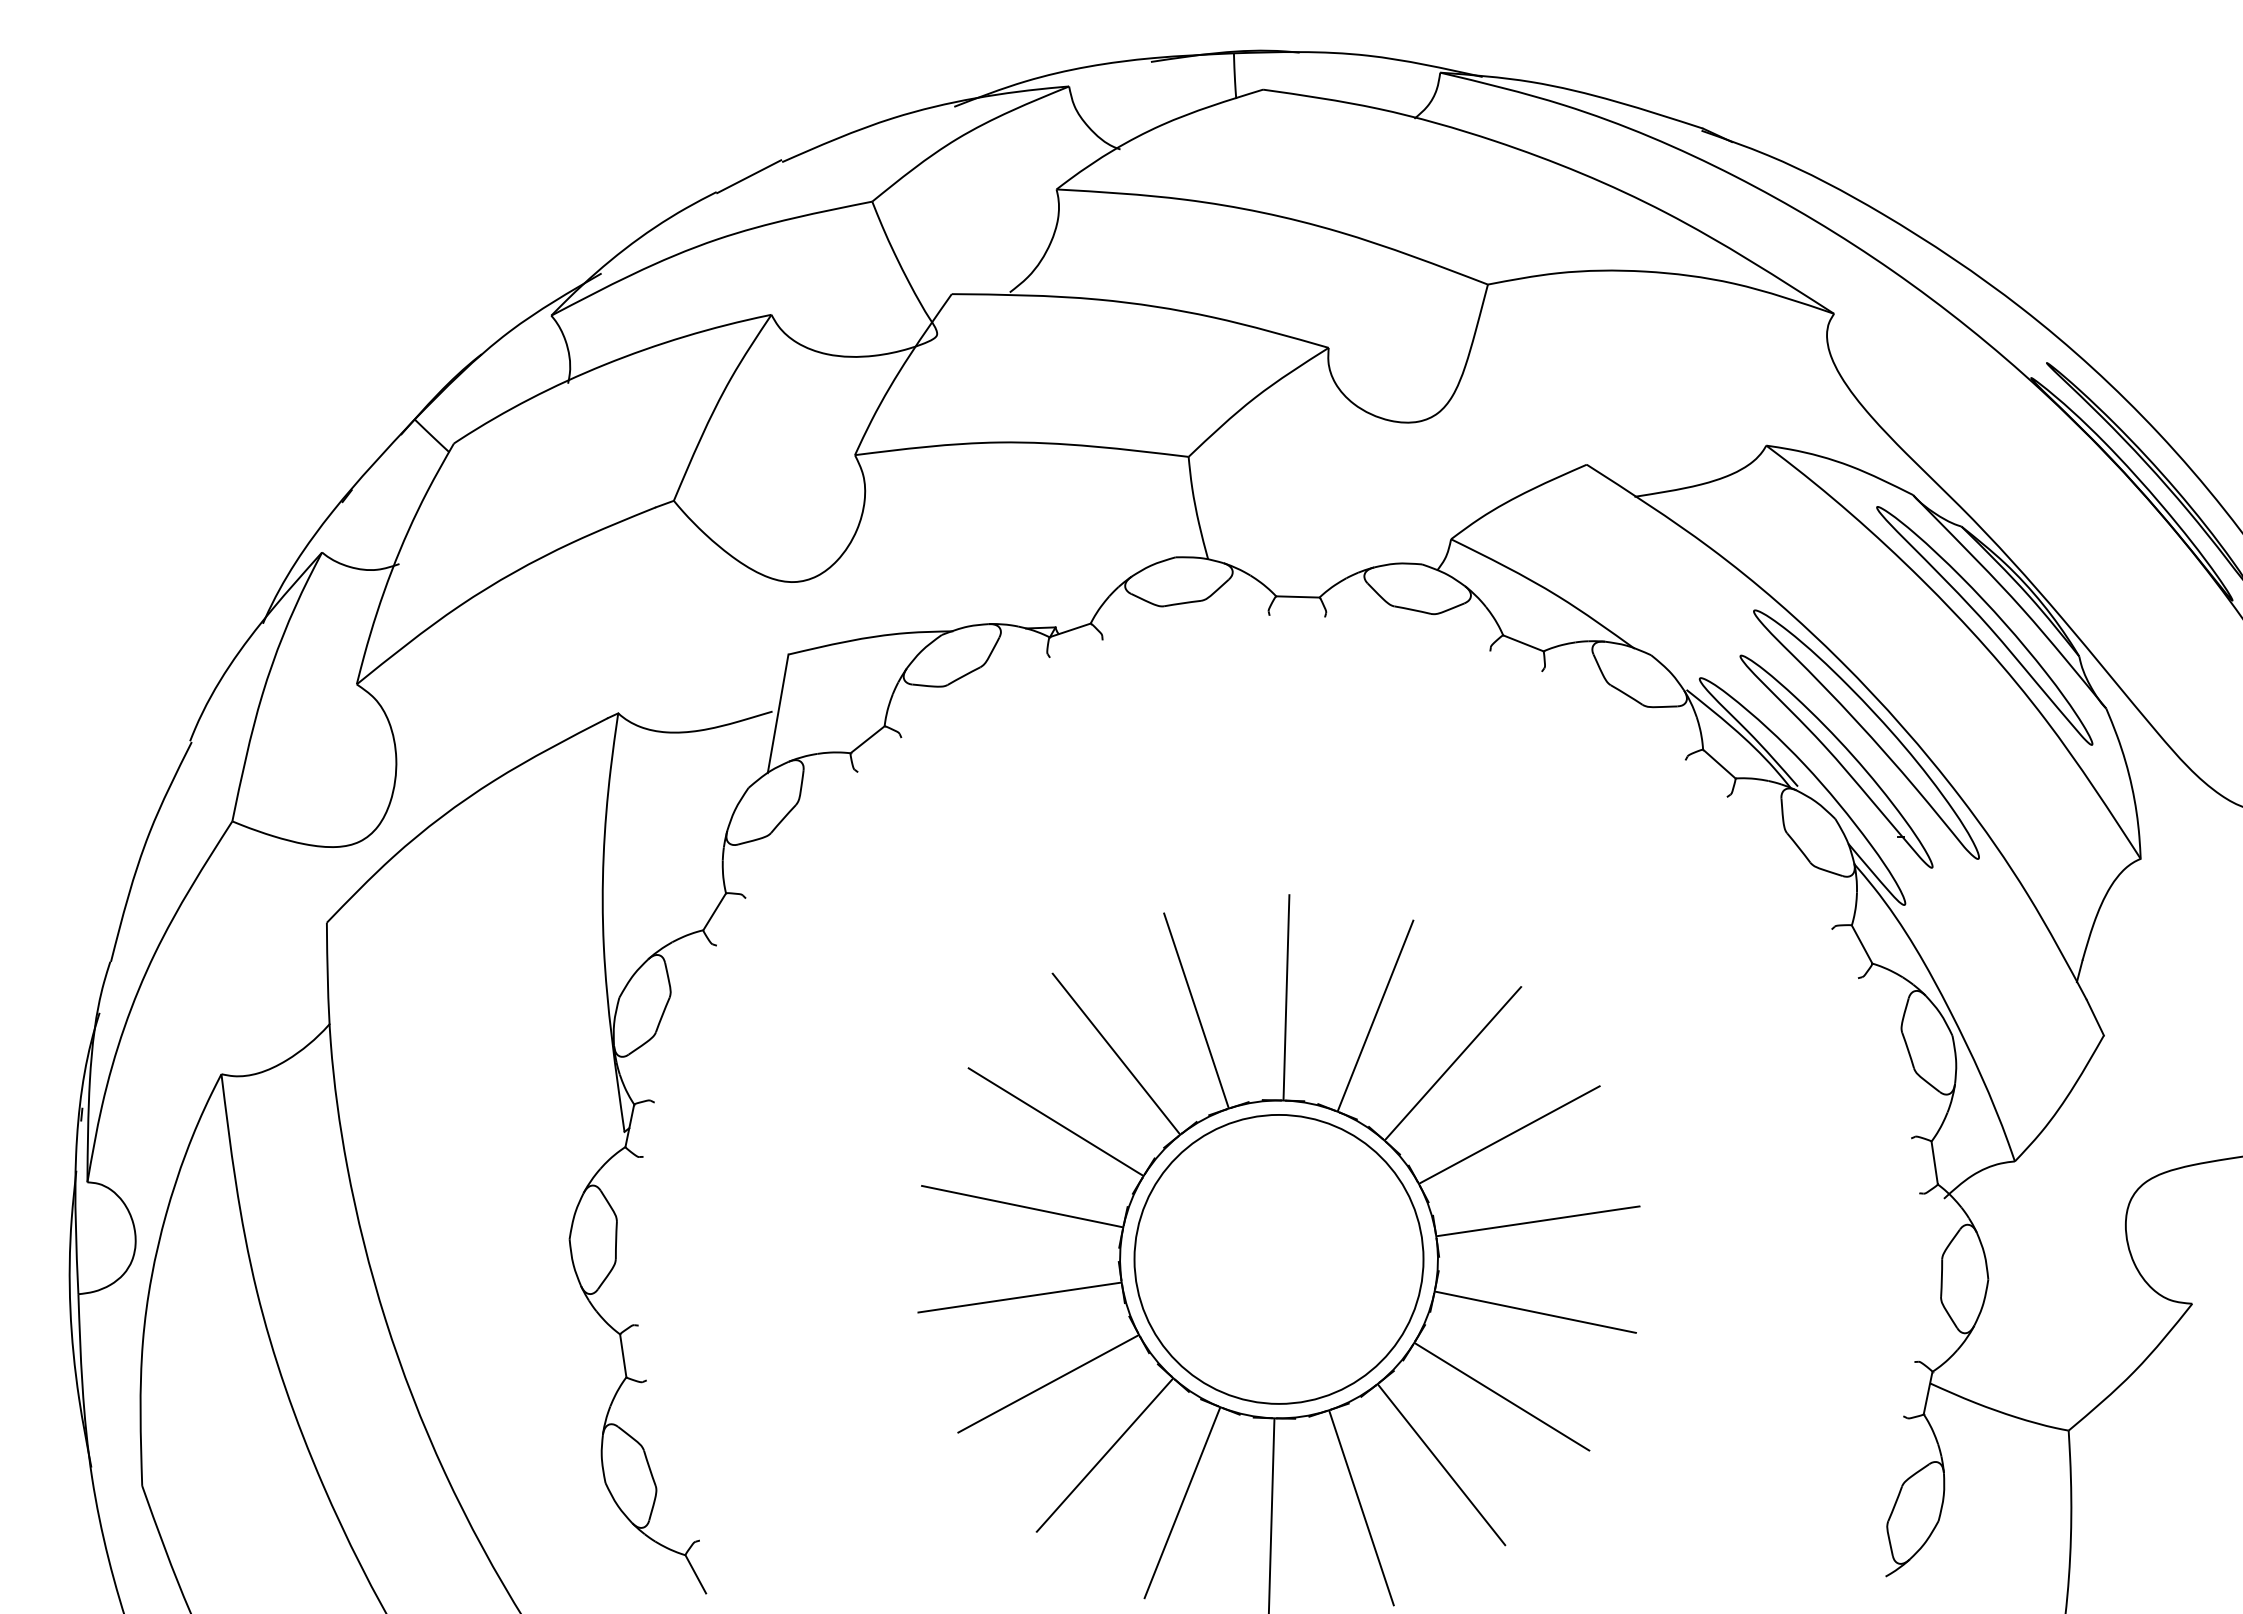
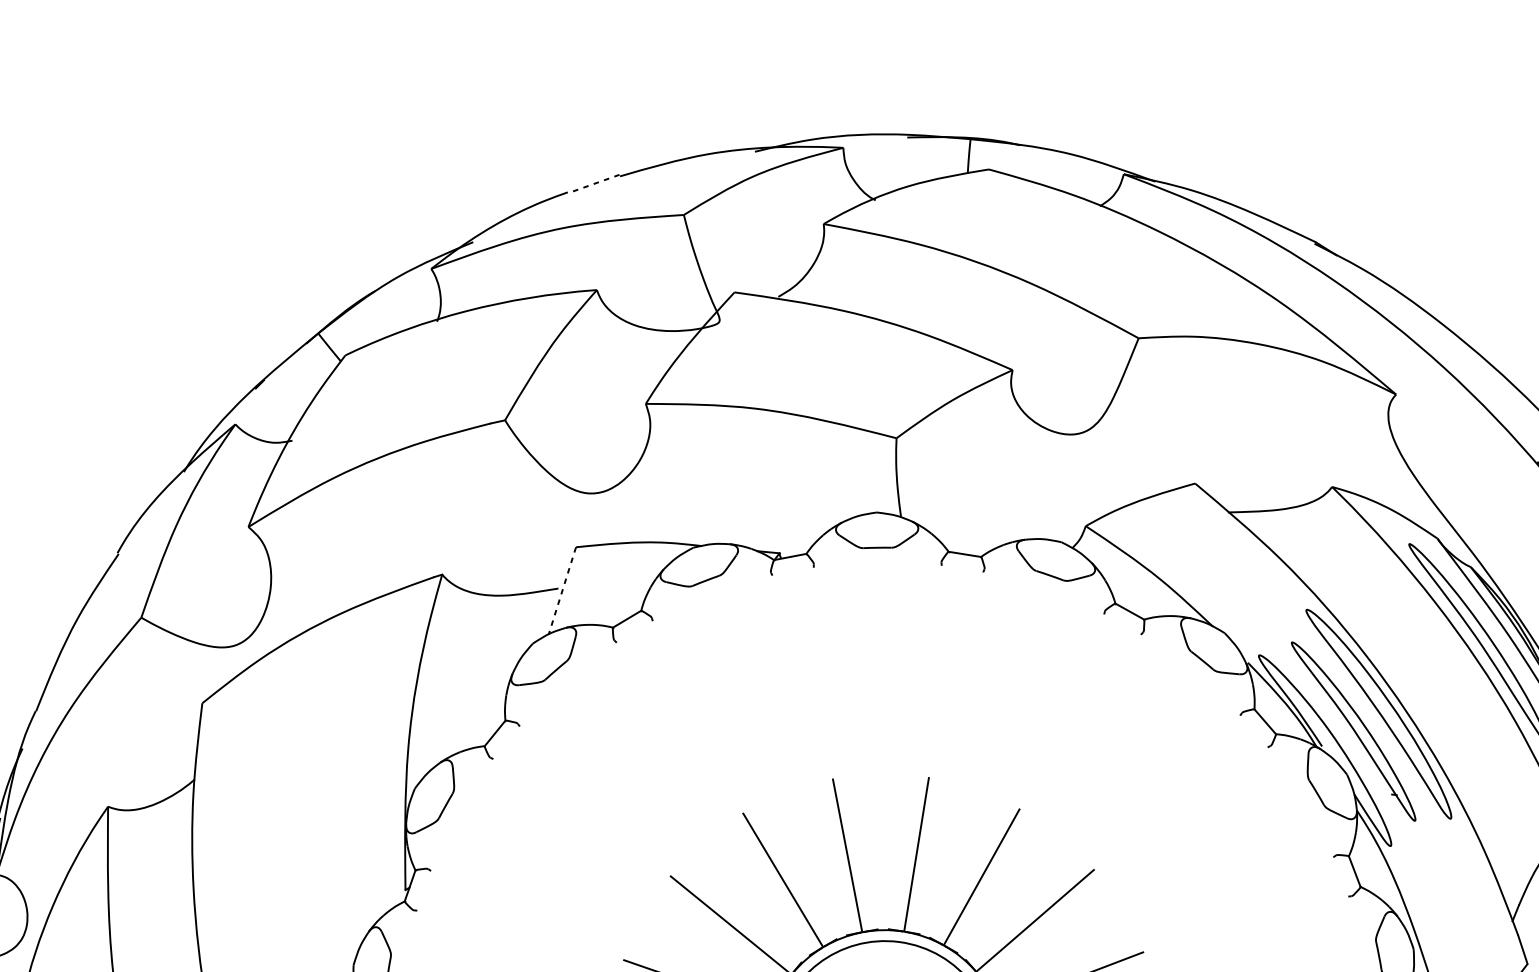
line: (749, 176) -> (594, 183), solid -> dashed
line: (778, 714) -> (562, 591), solid -> dashed

